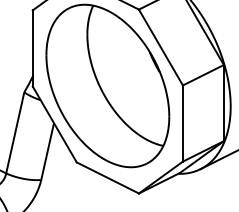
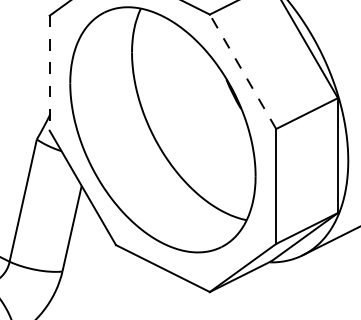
line: (160, 47) -> (242, 71), solid -> dashed
line: (32, 48) -> (49, 73), solid -> dashed

